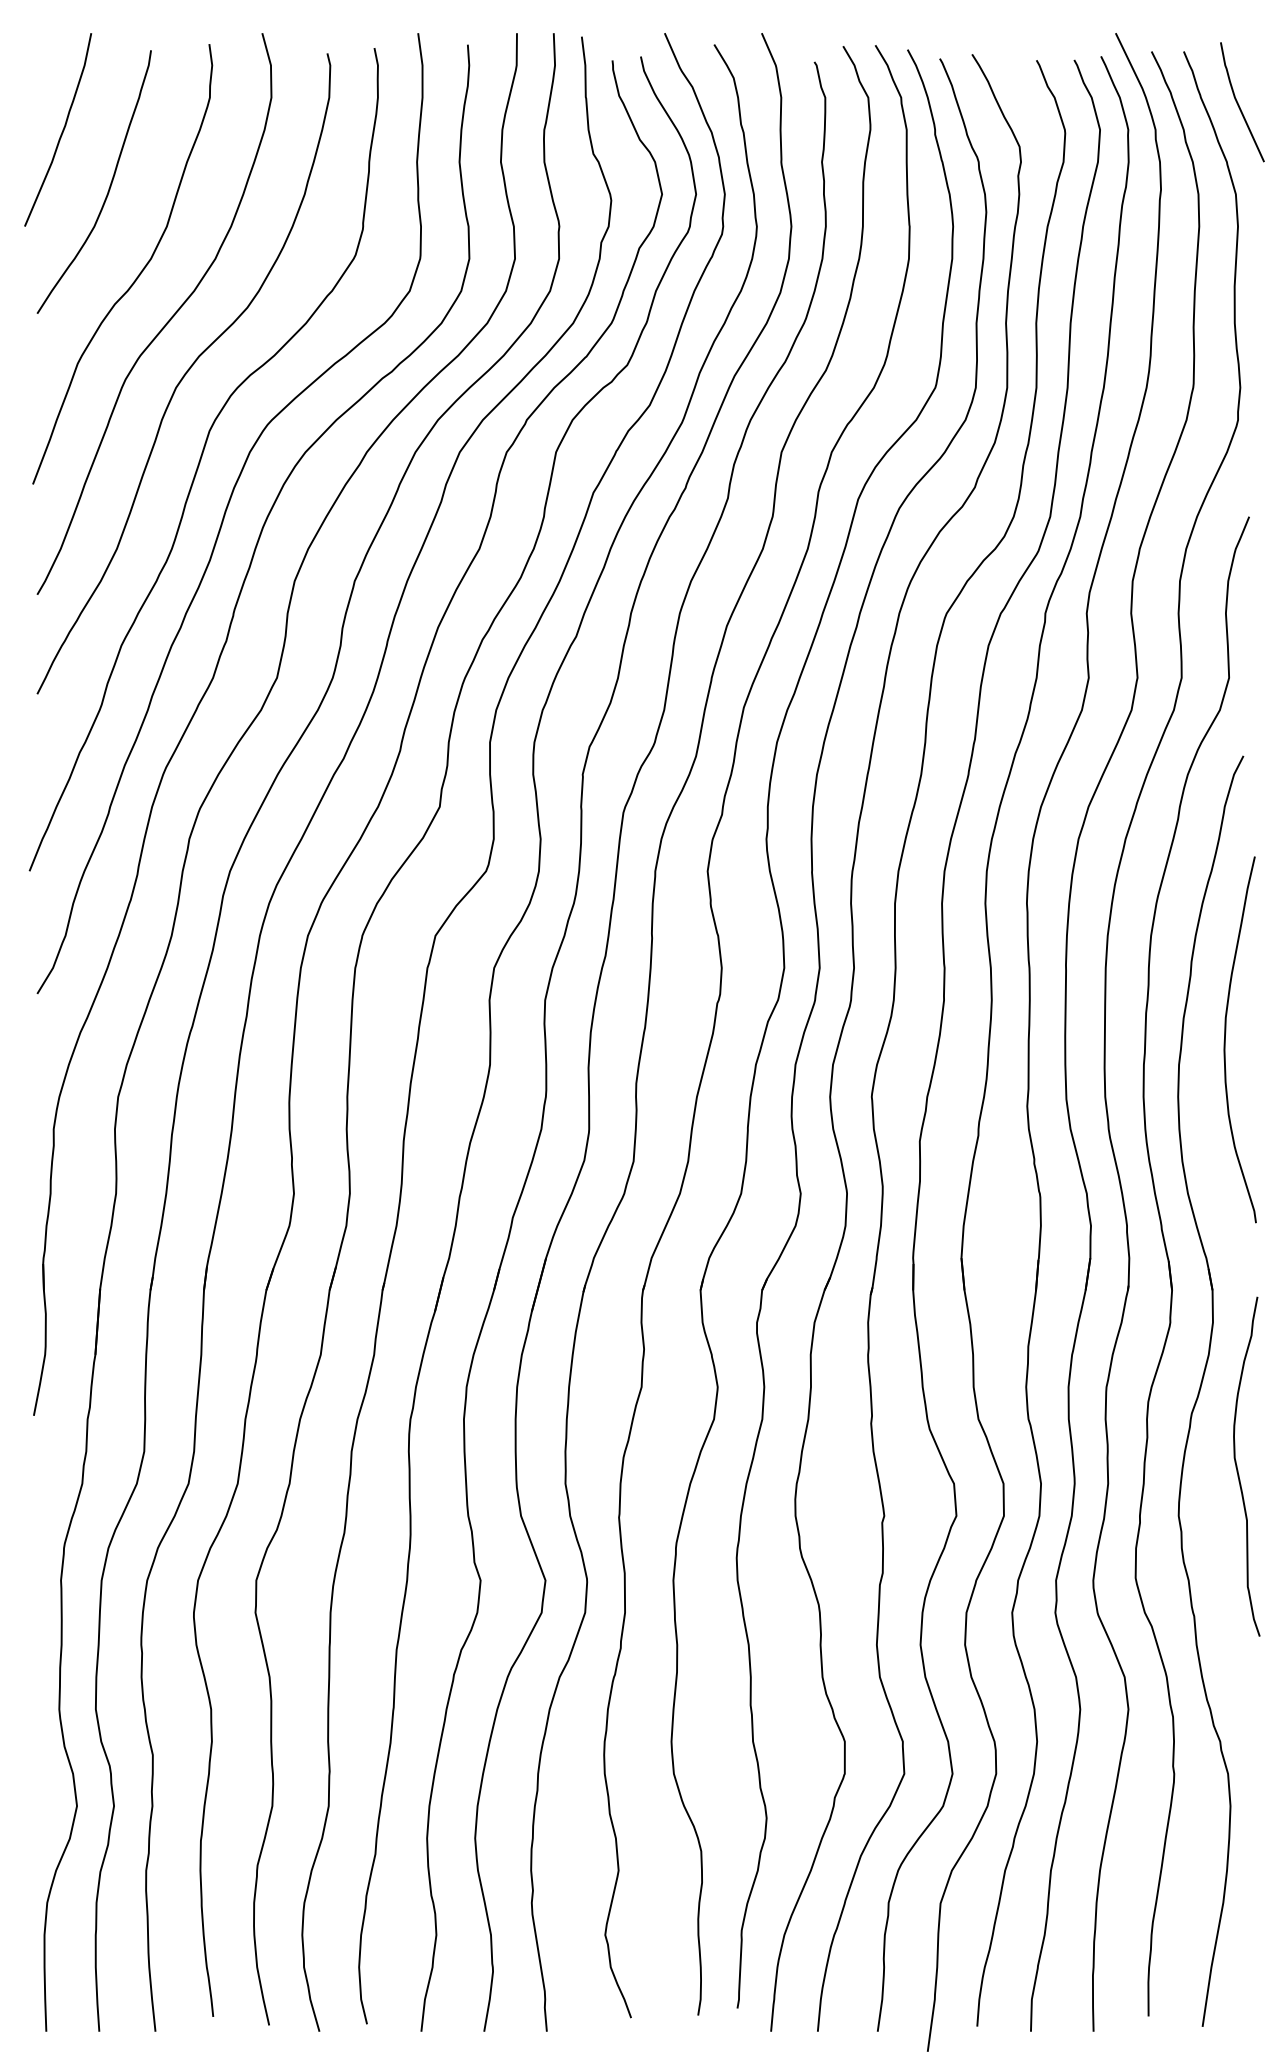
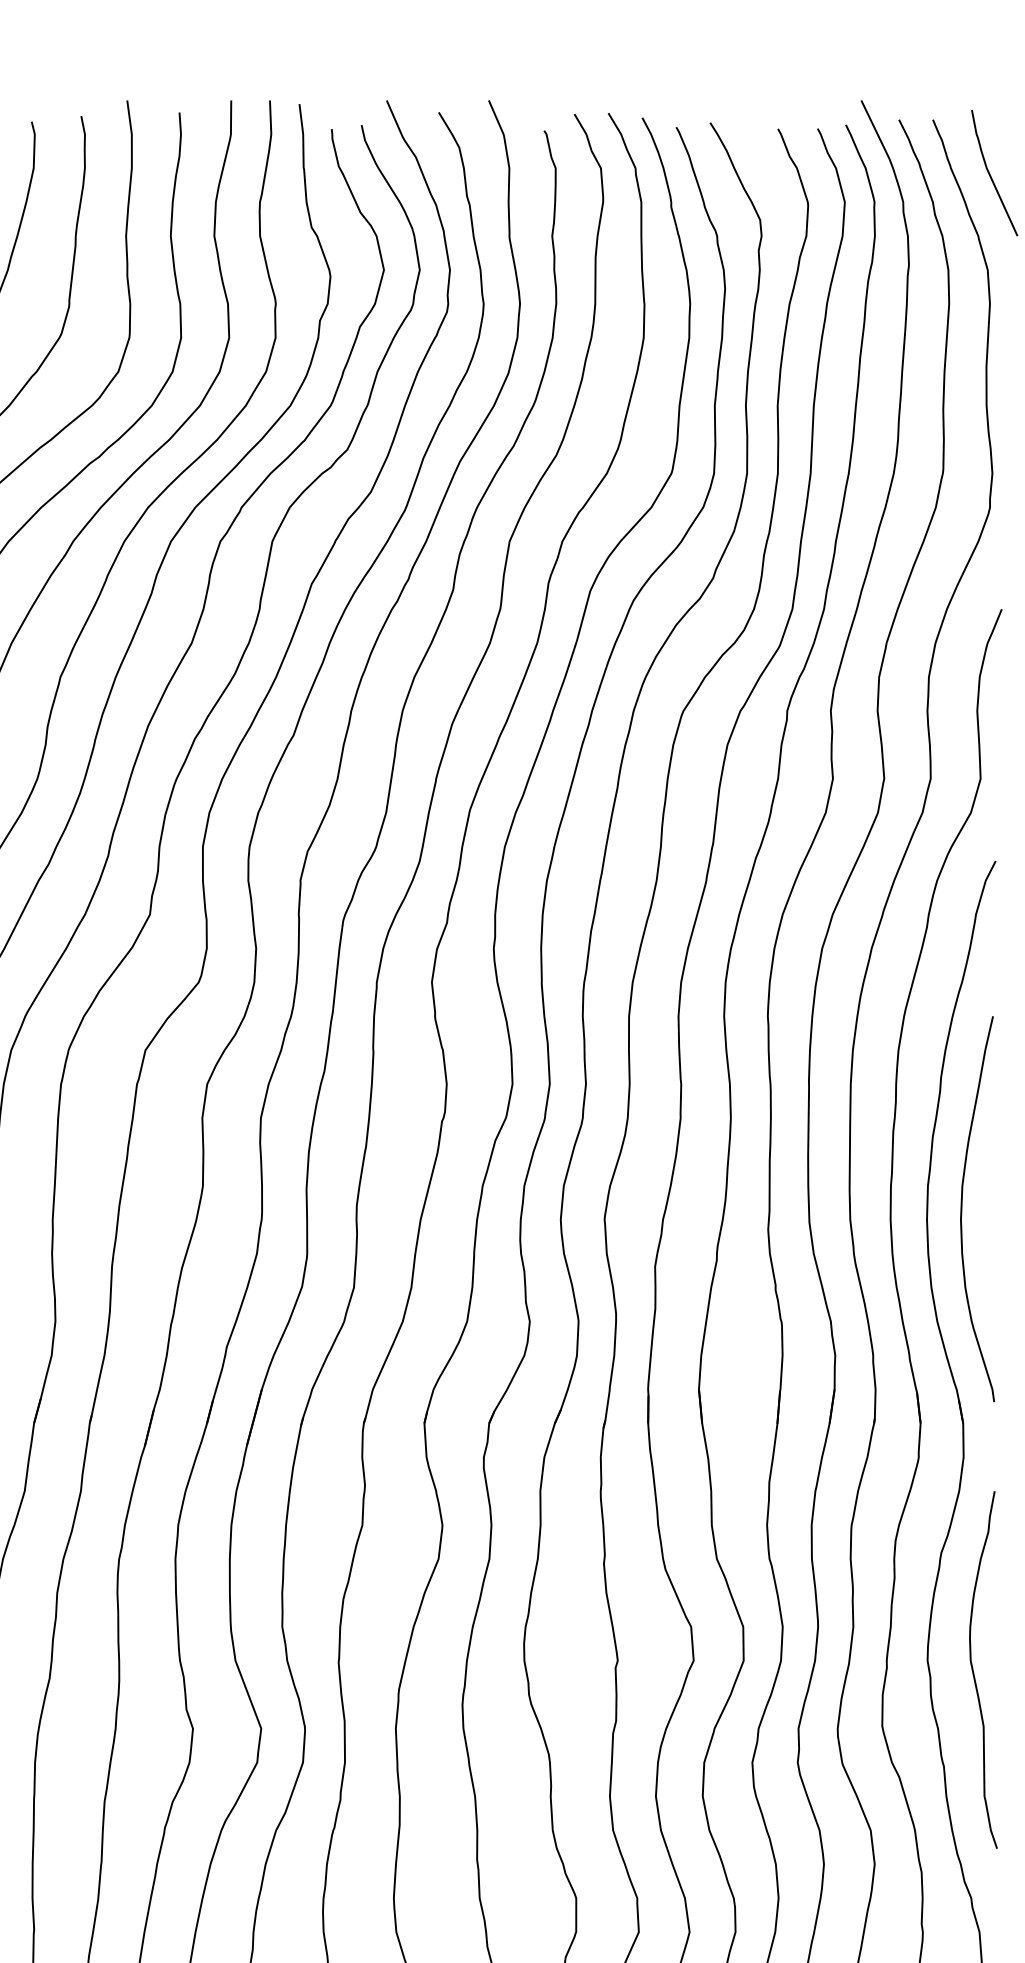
curve: (1225, 1039) -> (962, 1208), moved
curve: (1238, 1470) -> (974, 1673), moved

